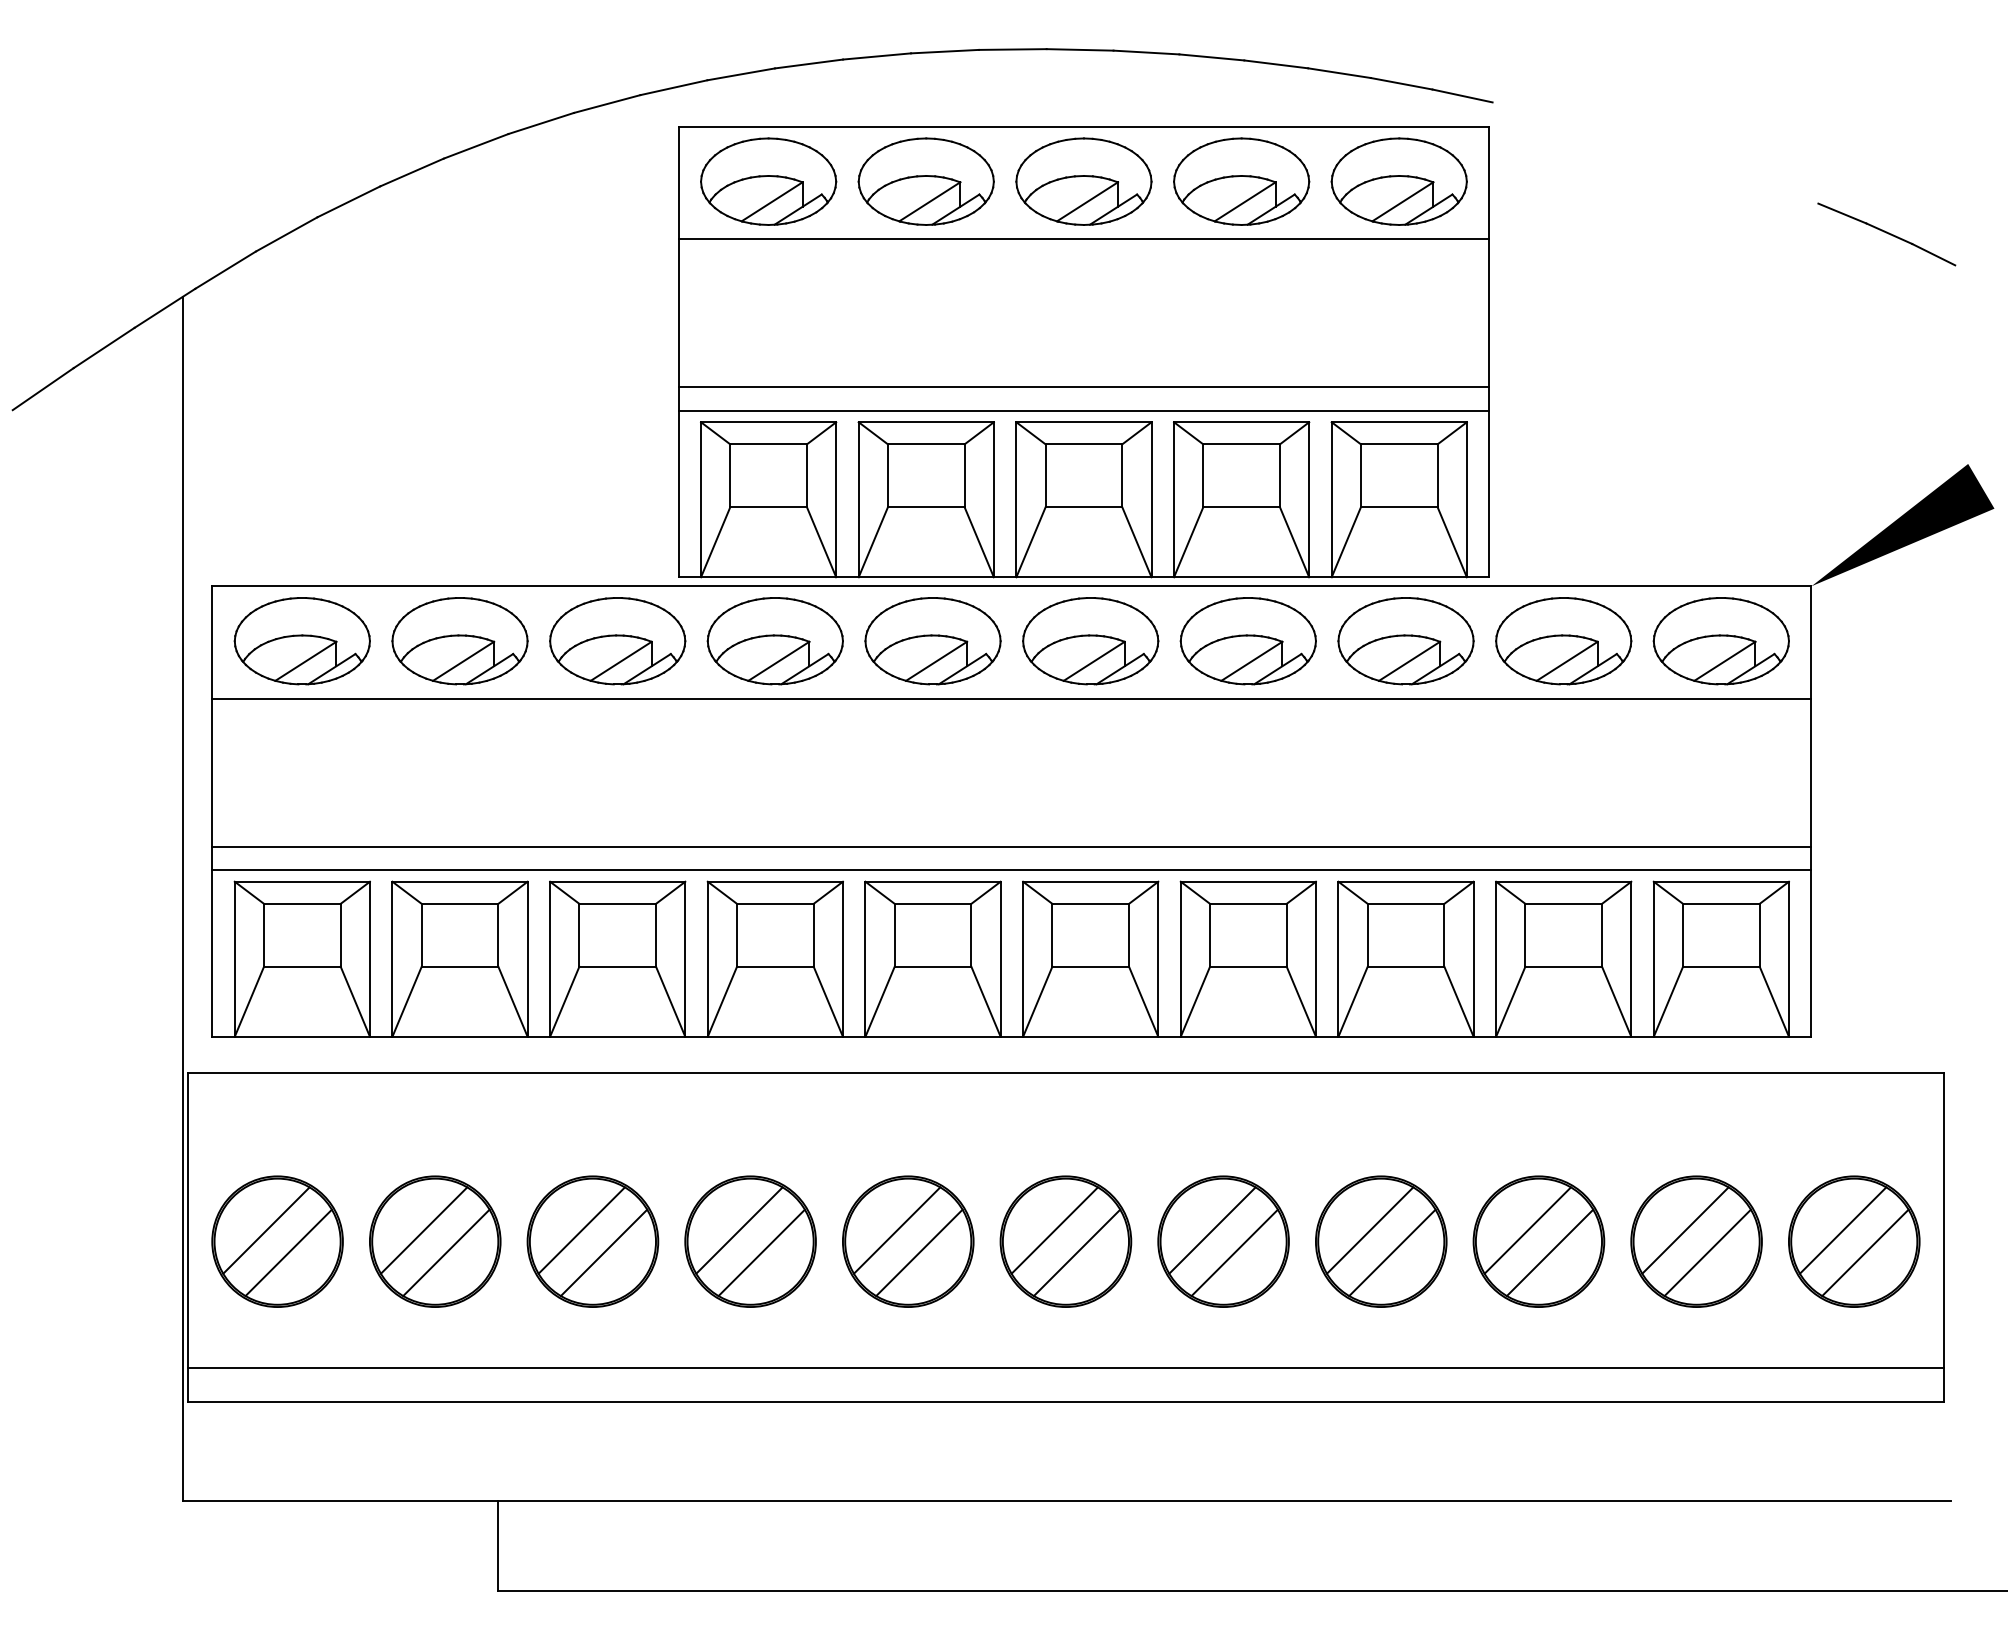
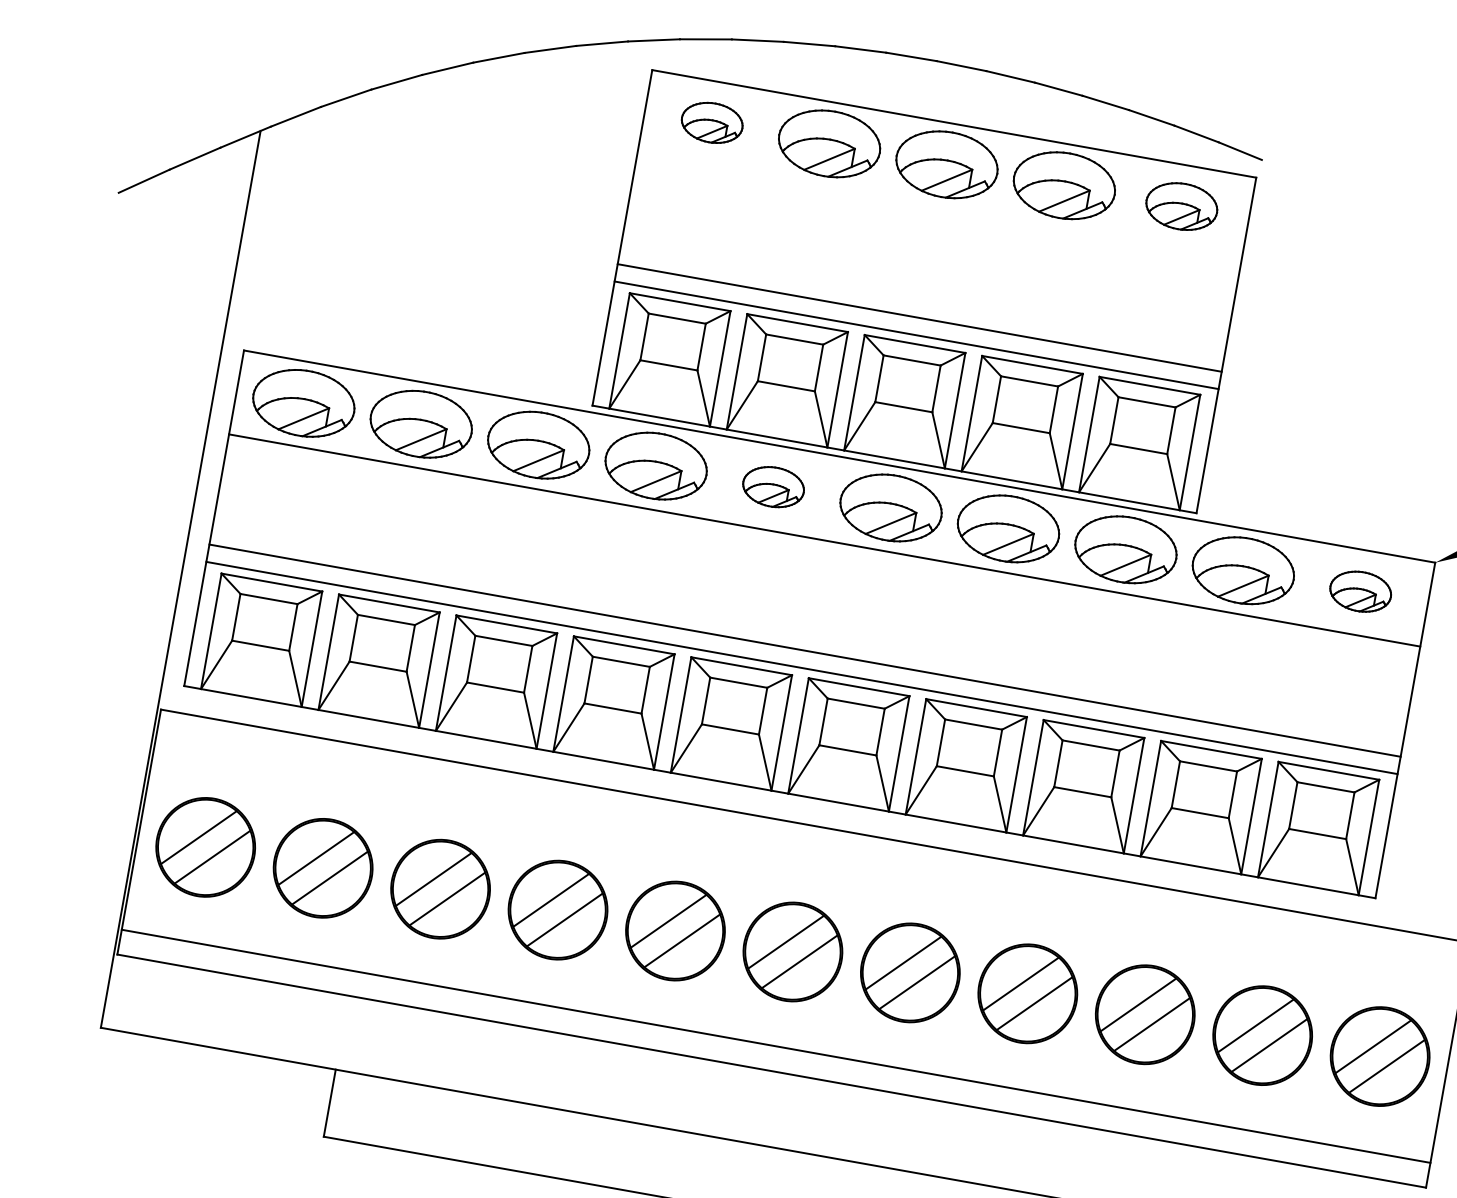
part: (768, 181) -> (712, 122), size x0.6
part: (1398, 181) -> (1181, 206), size x0.7
line: (1083, 239) -> (938, 207), removed
part: (932, 641) -> (773, 487), size x0.6
part: (1720, 641) -> (1360, 591), size x0.6

